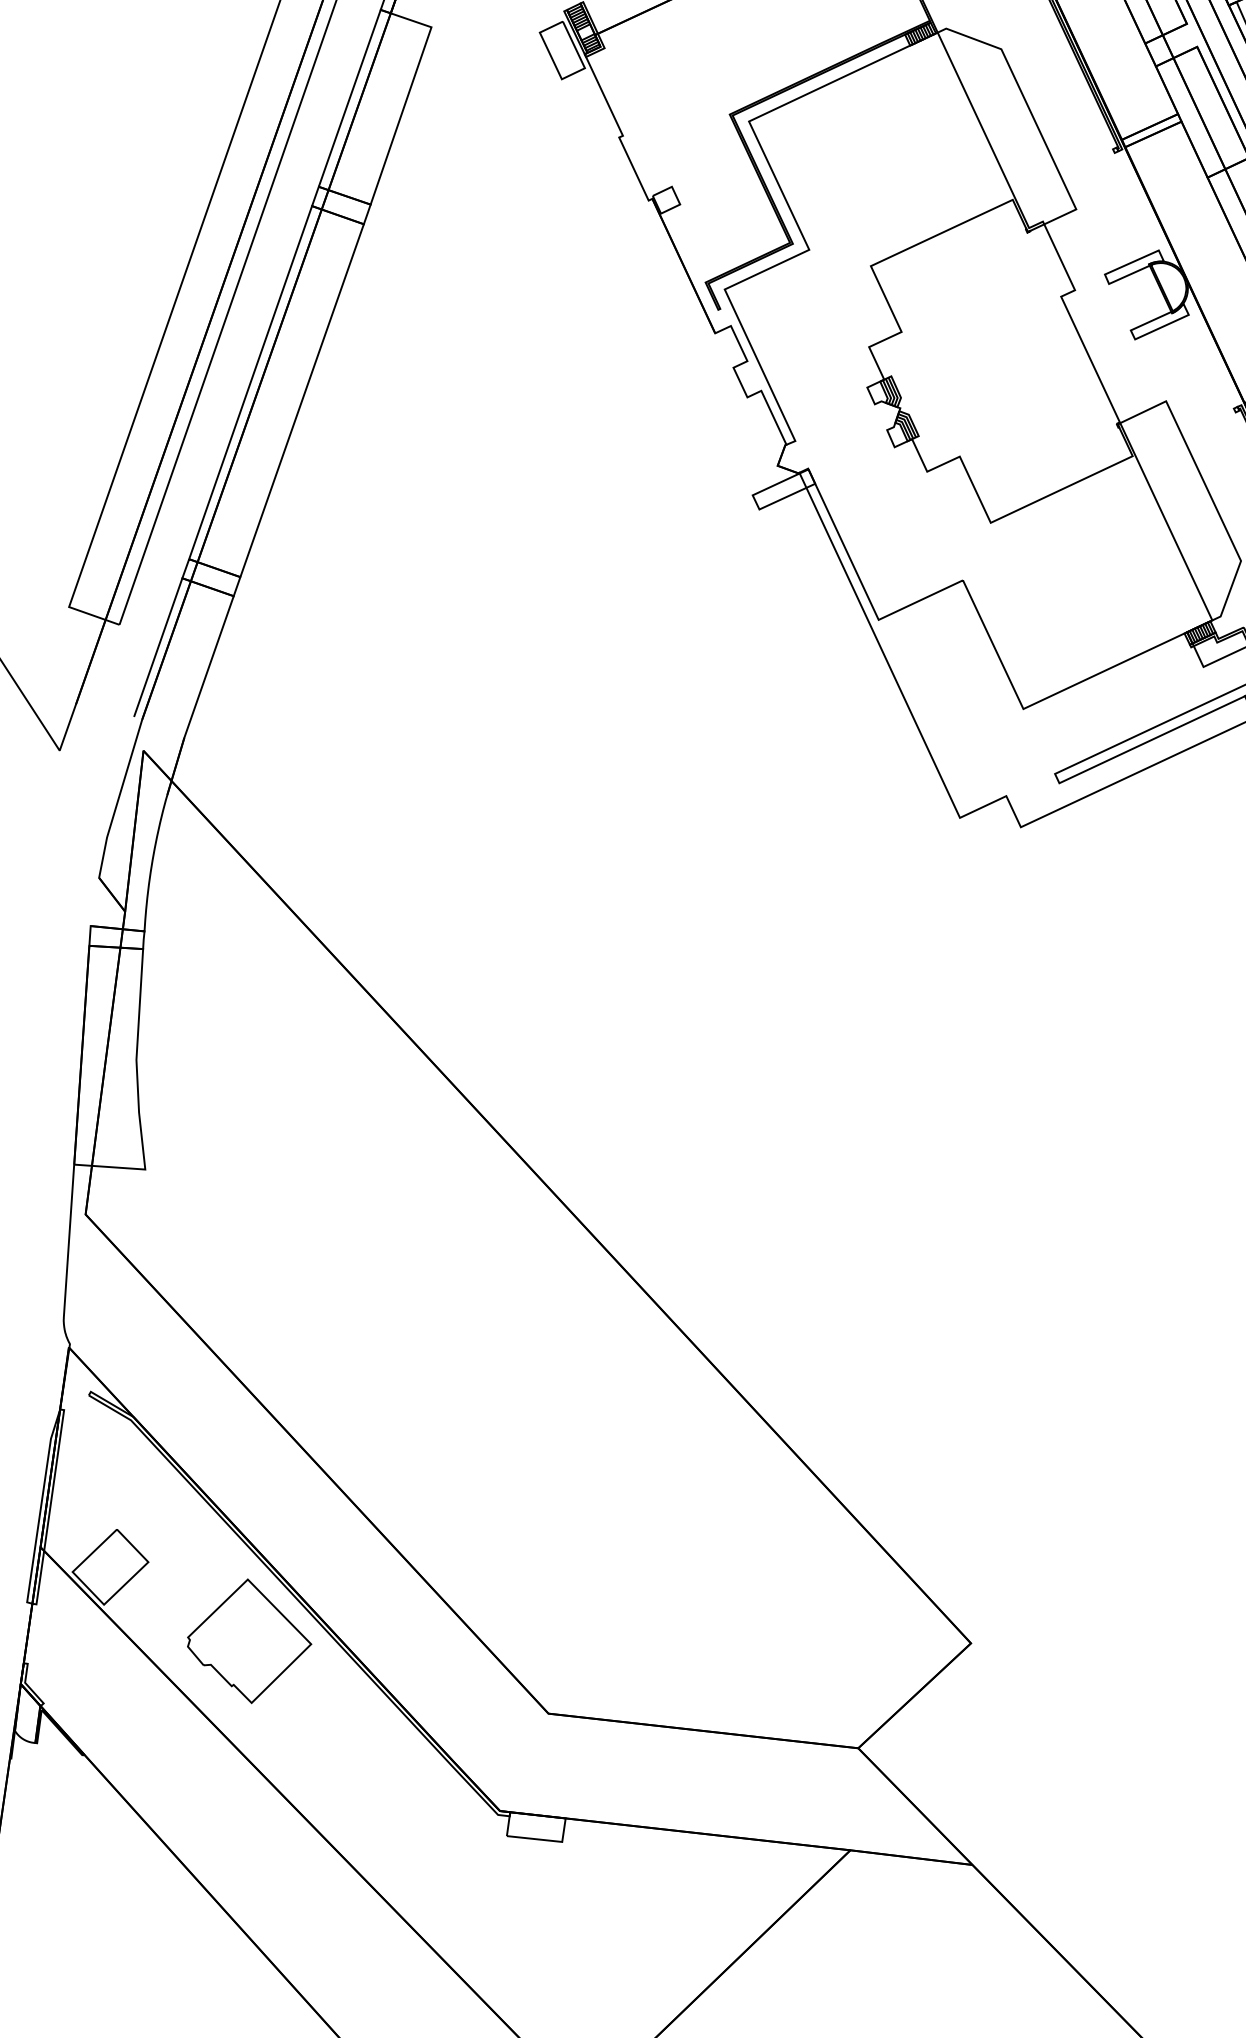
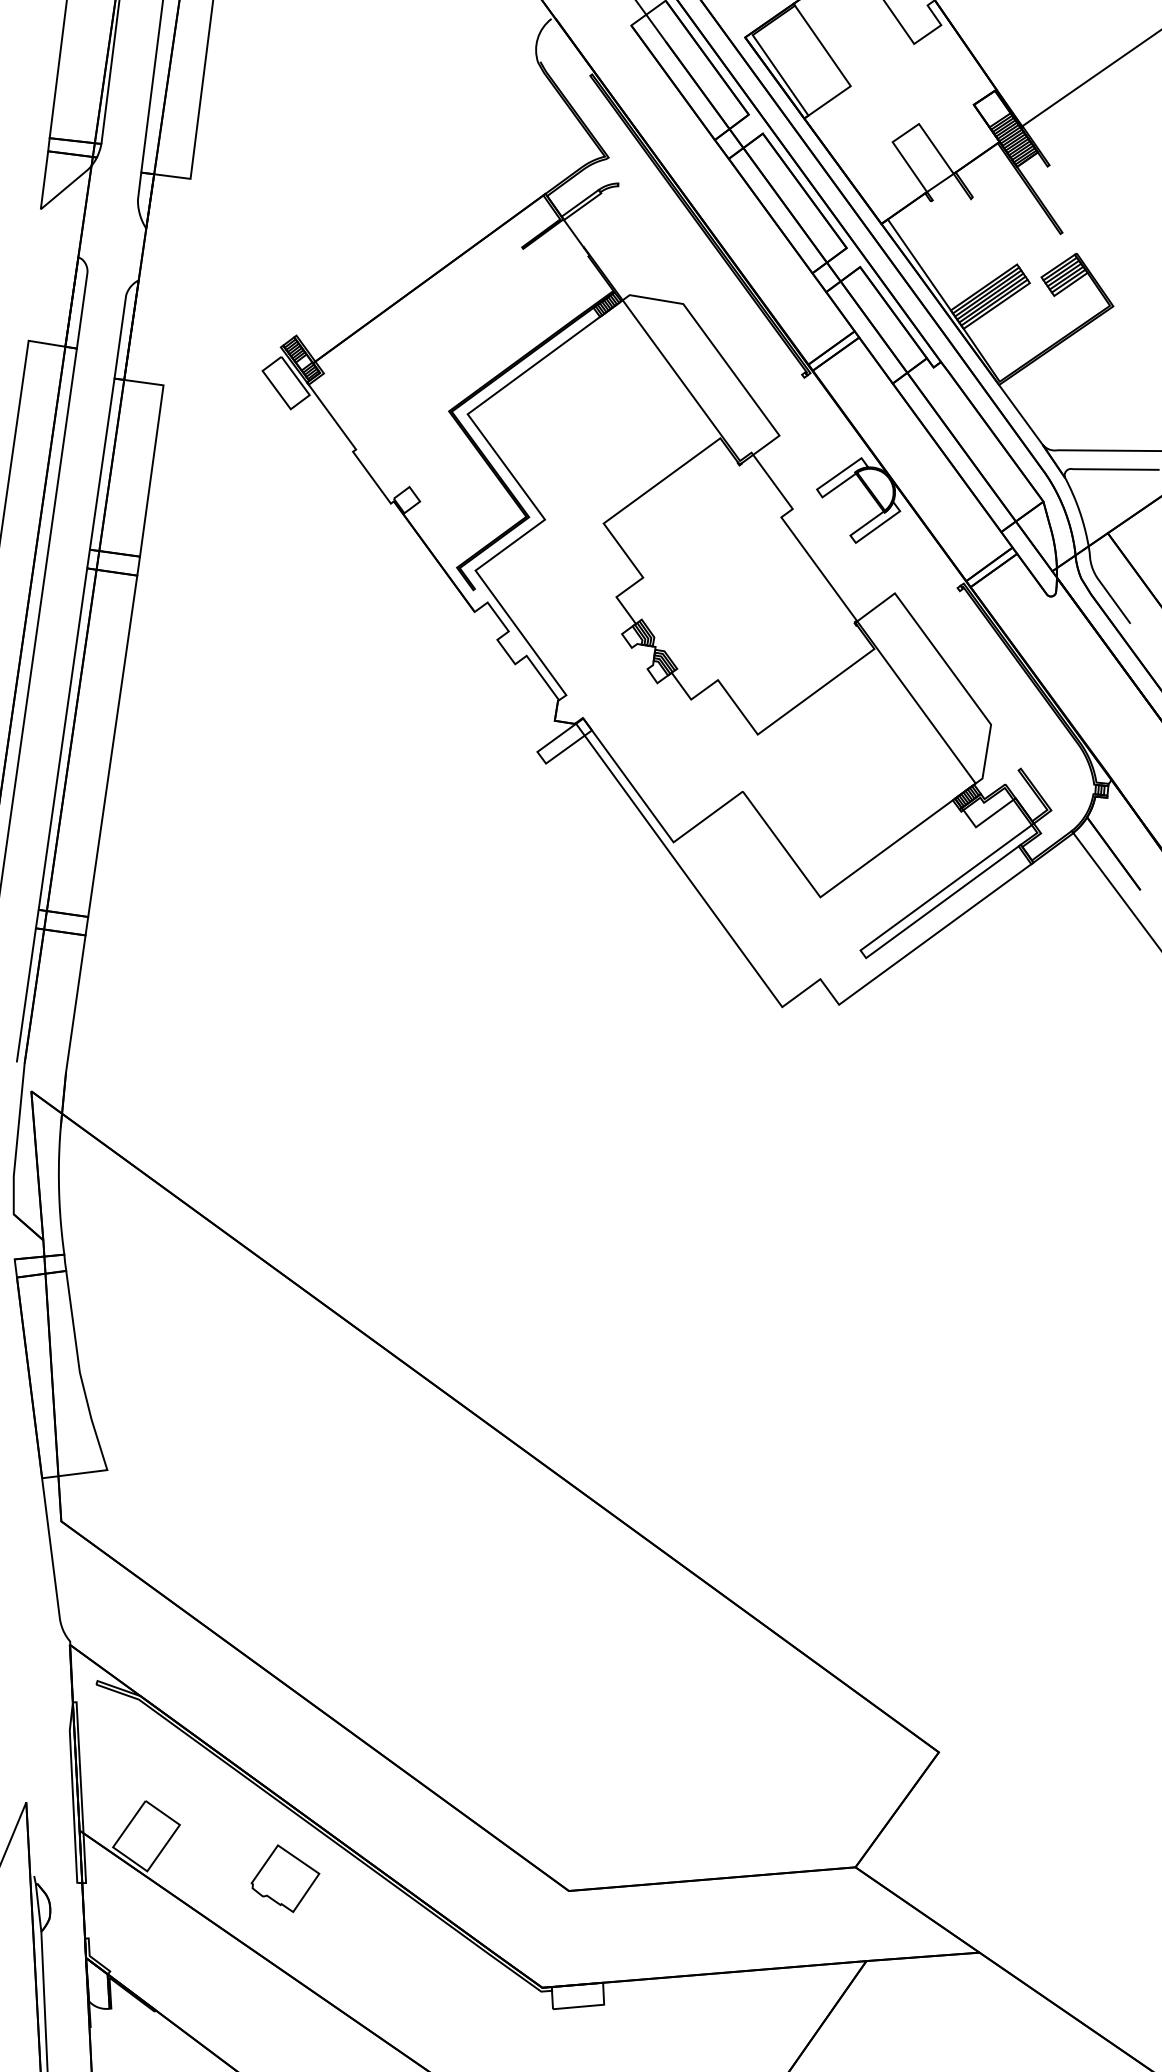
part: (249, 1641) -> (285, 1878), size x0.6

